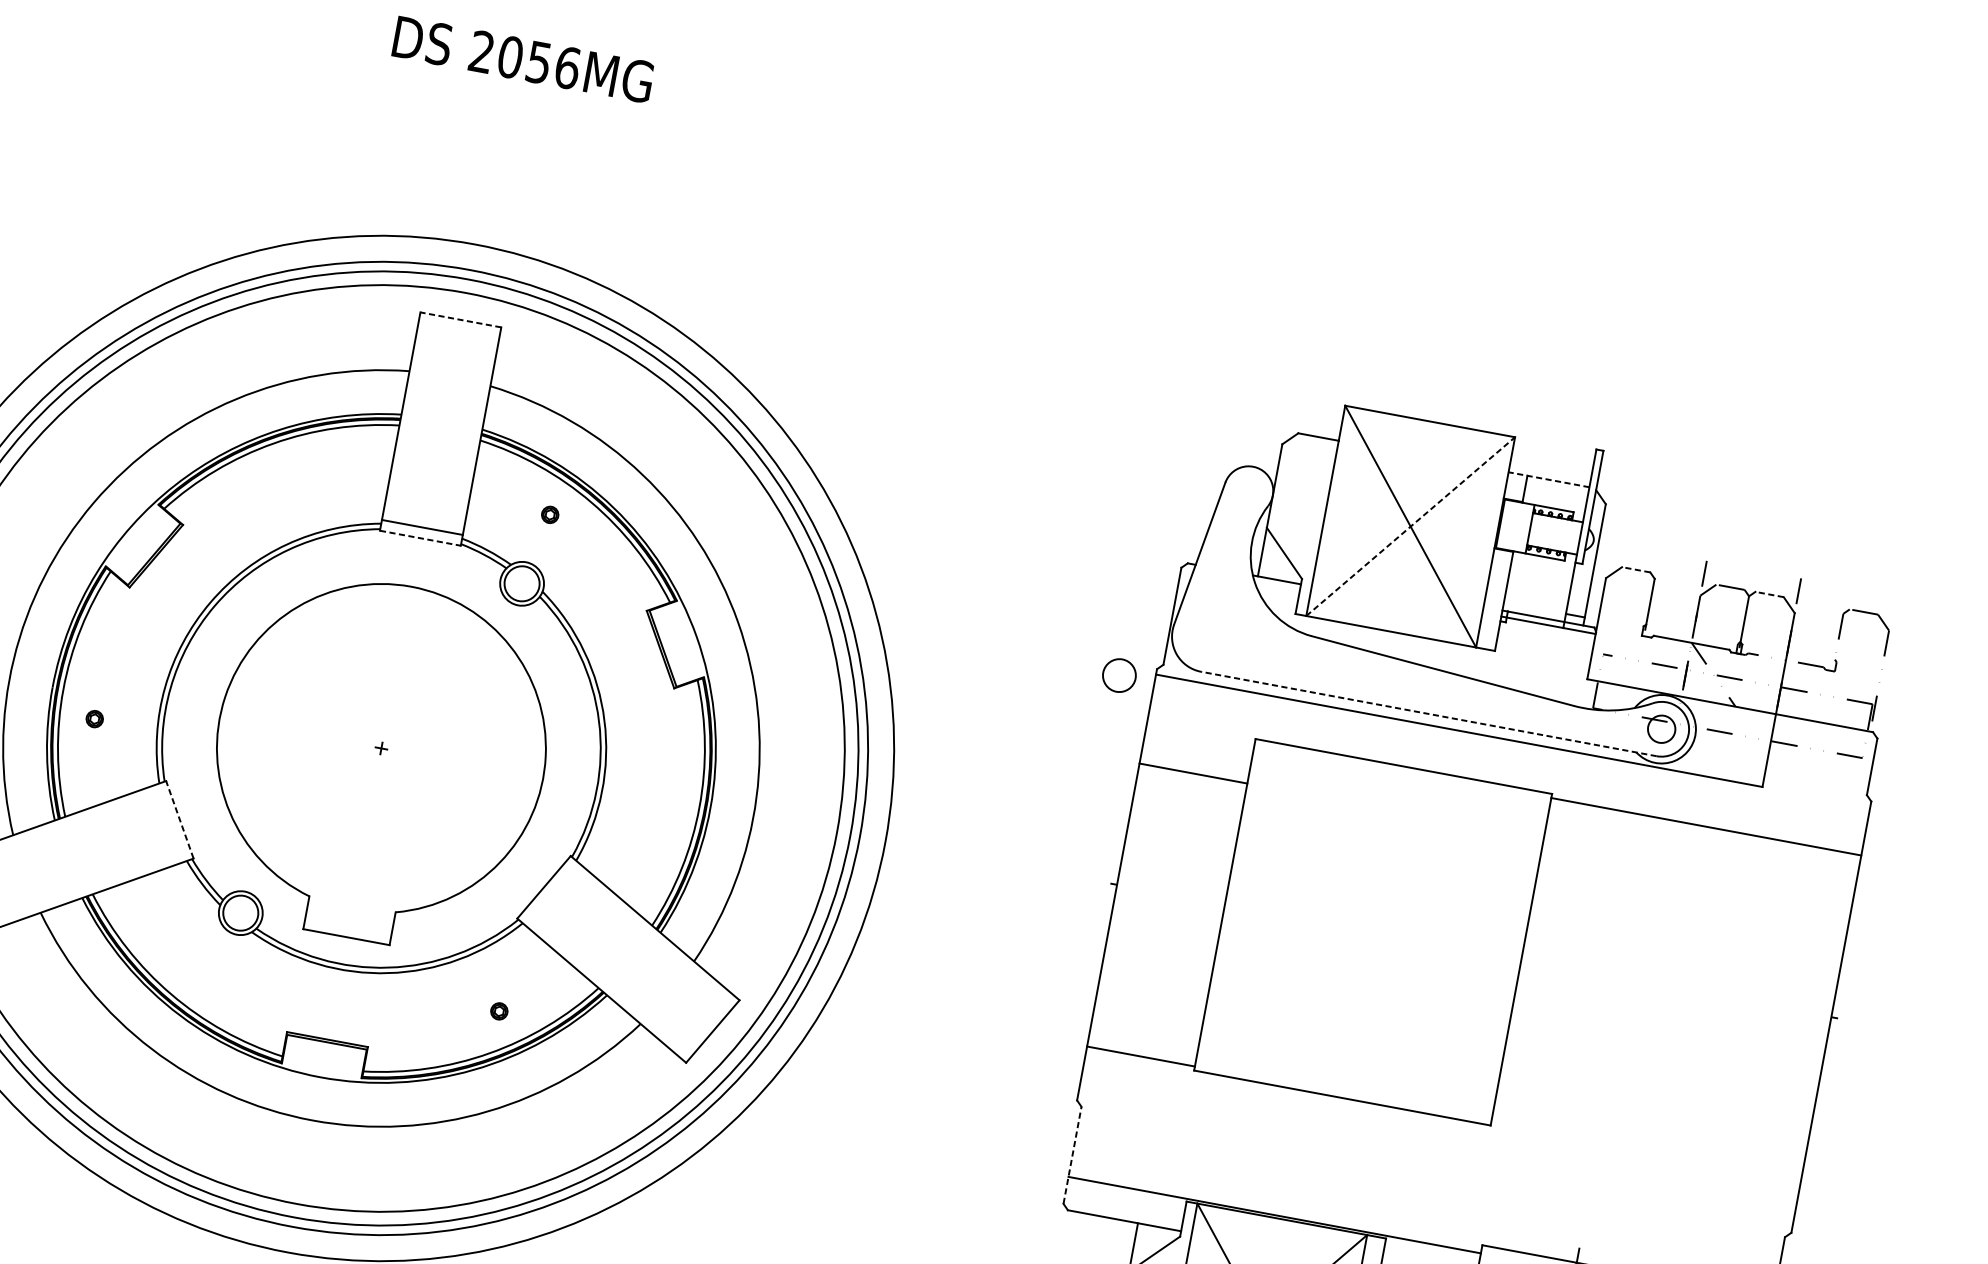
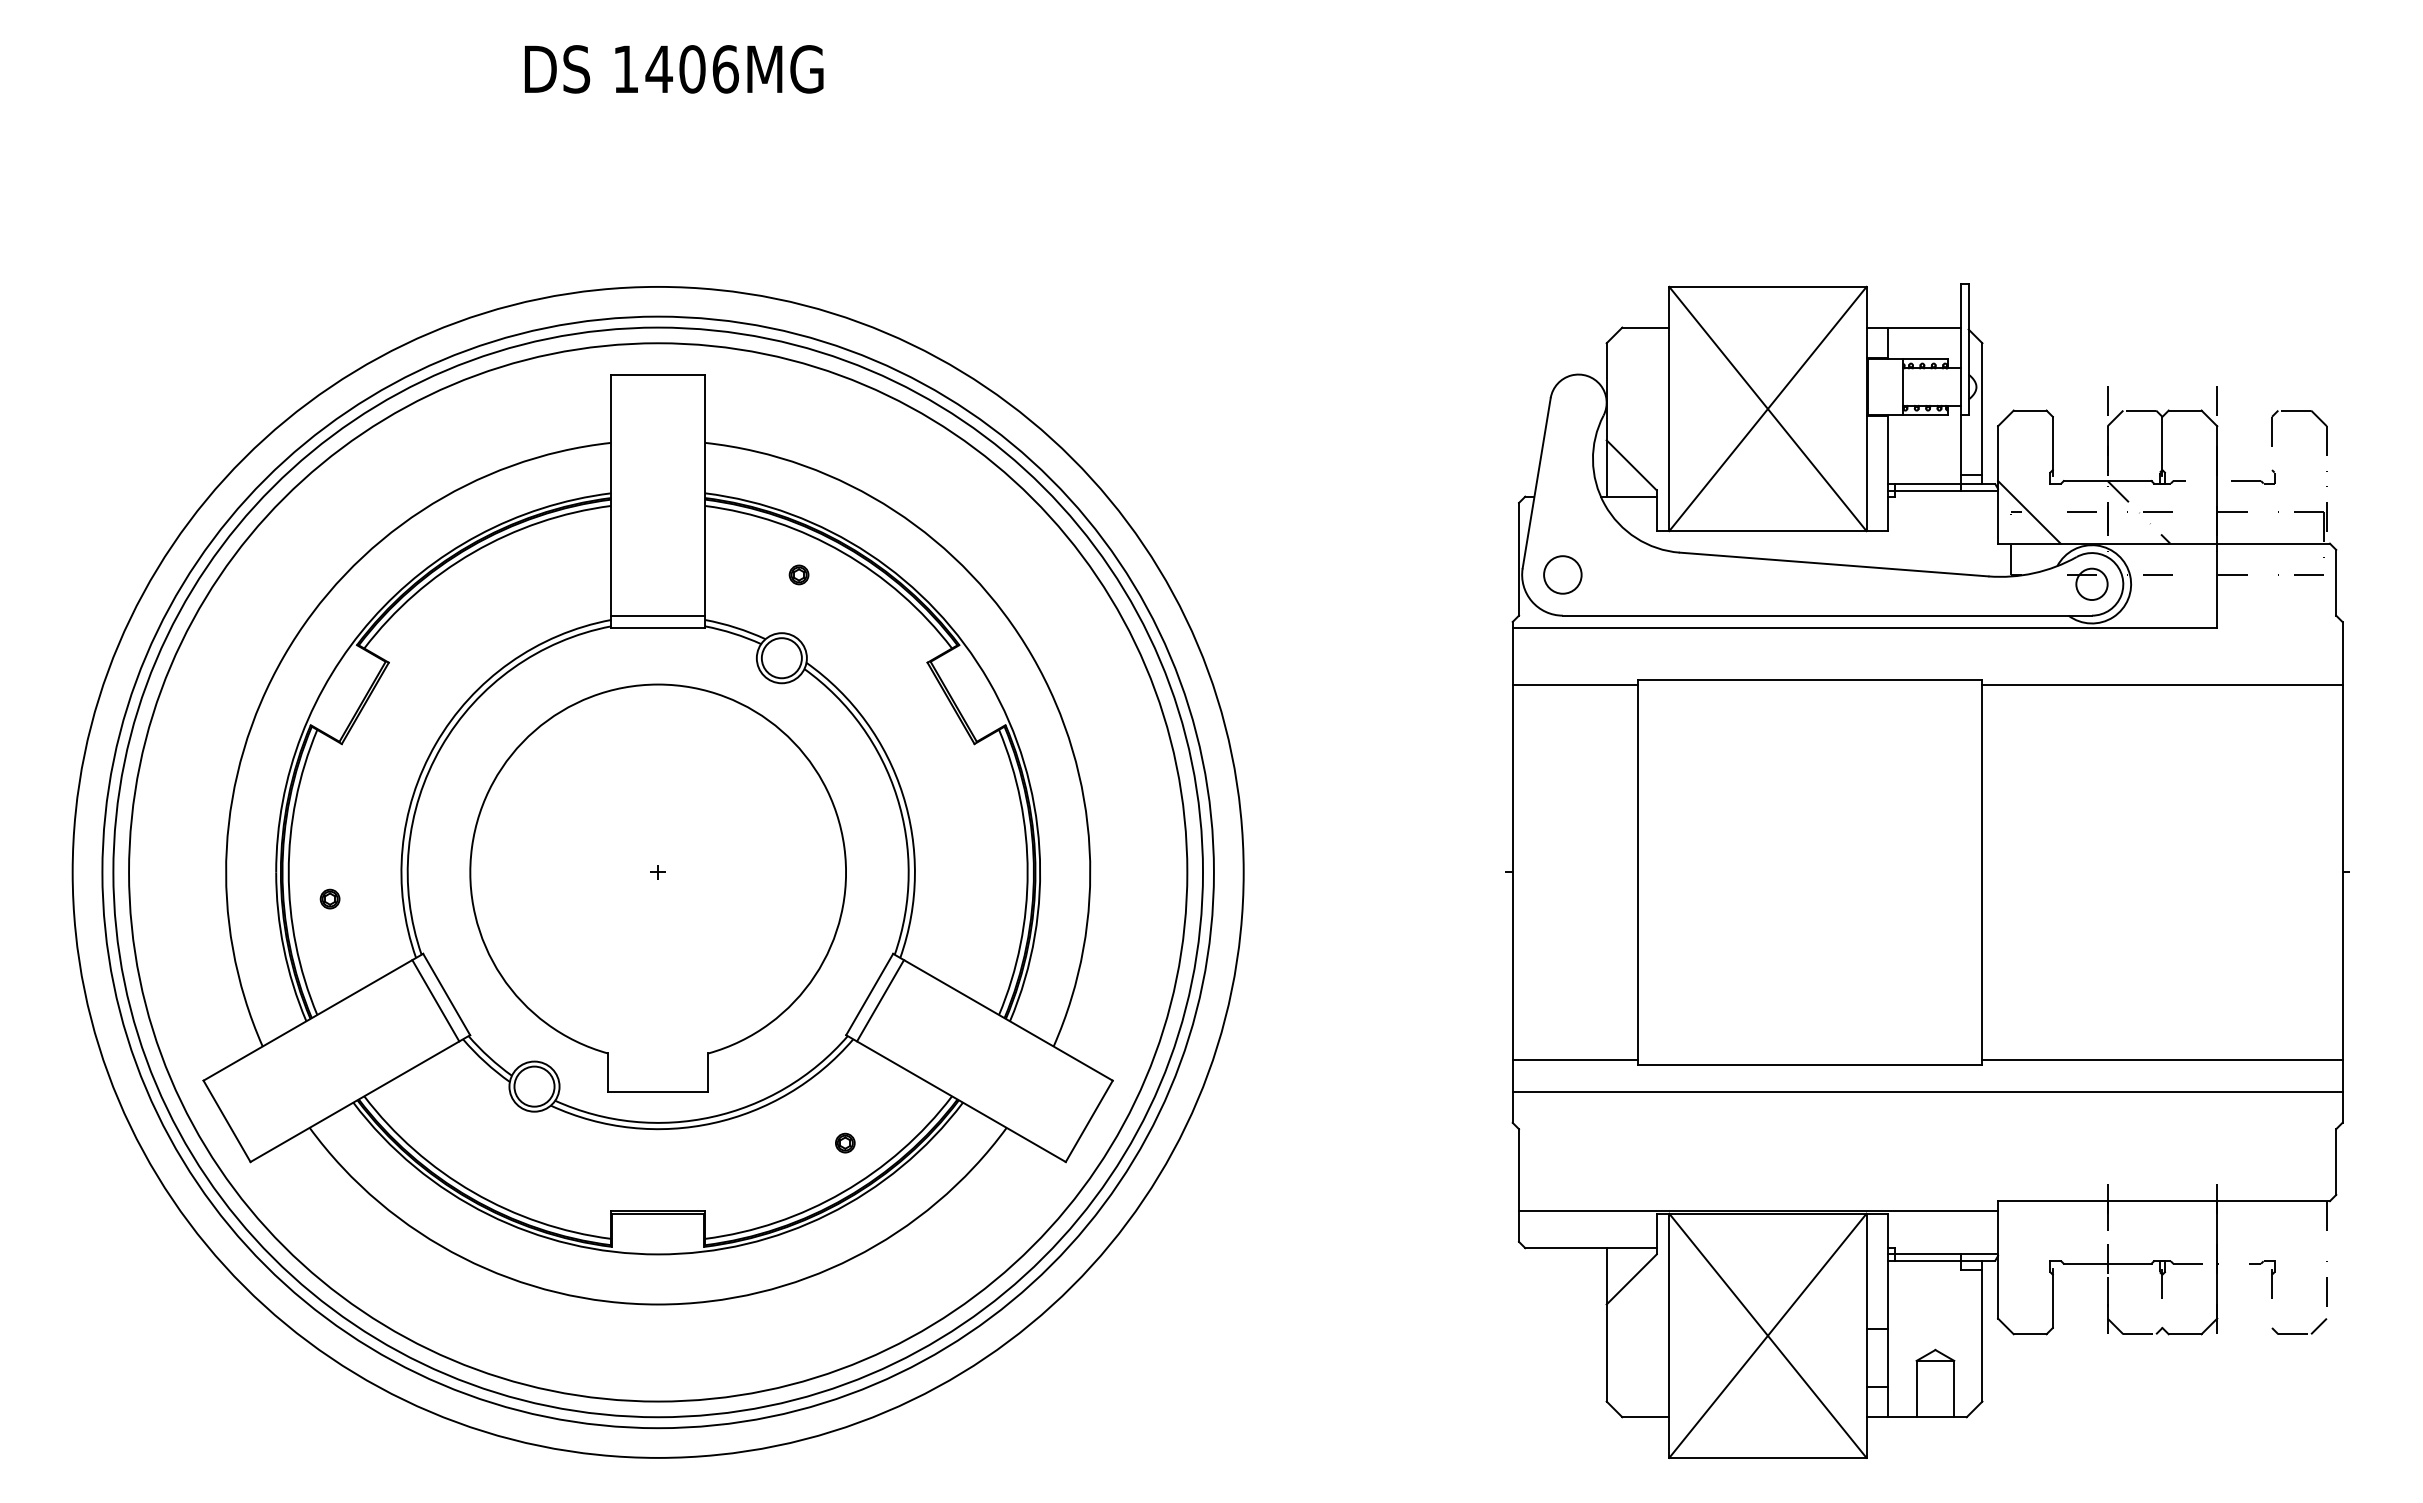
text: (510, 57) -> (659, 69), 2056MG -> 1406MG
line: (461, 319) -> (658, 374), dashed -> solid
line: (1549, 479) -> (1913, 327), dashed -> solid
line: (1410, 526) -> (1767, 409), dashed -> solid
line: (420, 538) -> (658, 628), dashed -> solid
line: (1635, 569) -> (2029, 410), dashed -> solid
line: (1769, 594) -> (2184, 410), dashed -> solid
line: (1619, 657) -> (2029, 512), added
circle: (1119, 675) -> (1562, 574), moved
line: (1429, 713) -> (1827, 615), dashed -> solid
line: (1193, 773) -> (1575, 684), moved
line: (179, 819) -> (446, 994), dashed -> solid
line: (169, 823) -> (435, 1000), added
line: (552, 894) -> (880, 1000), added
line: (1439, 1139) -> (1927, 1091), added
line: (1646, 1150) -> (2162, 1060), added
line: (1072, 1155) -> (1519, 1185), dashed -> solid

